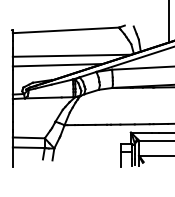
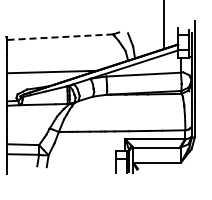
line: (65, 30) -> (59, 37), solid -> dashed
line: (72, 55) -> (66, 62), removed

